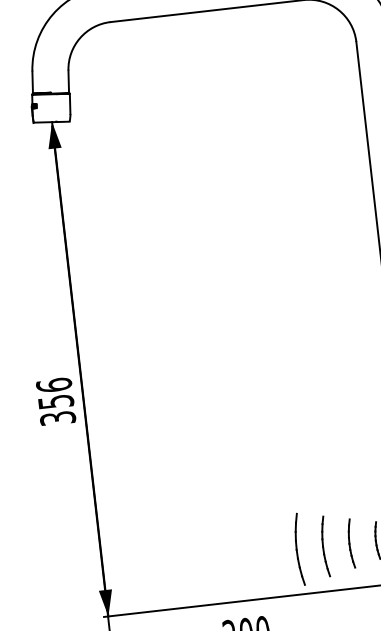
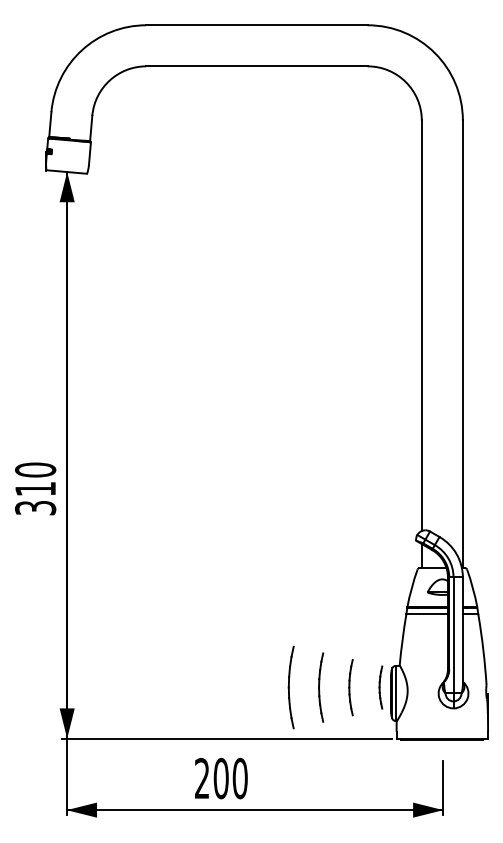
text: (55, 393) -> (35, 479), 356 -> 310

